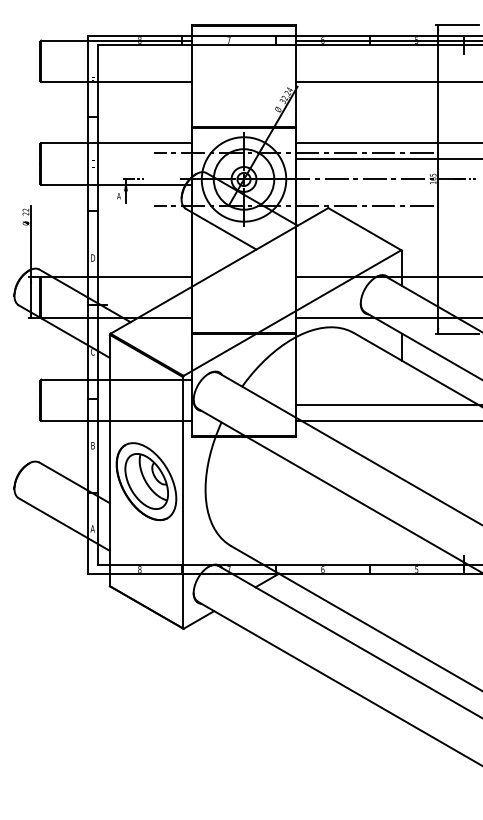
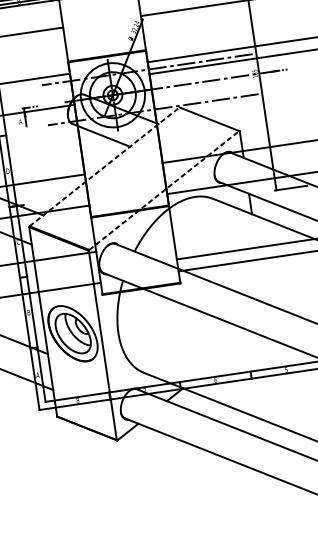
line: (219, 270) -> (104, 166), solid -> dashed
line: (292, 313) -> (164, 190), solid -> dashed

